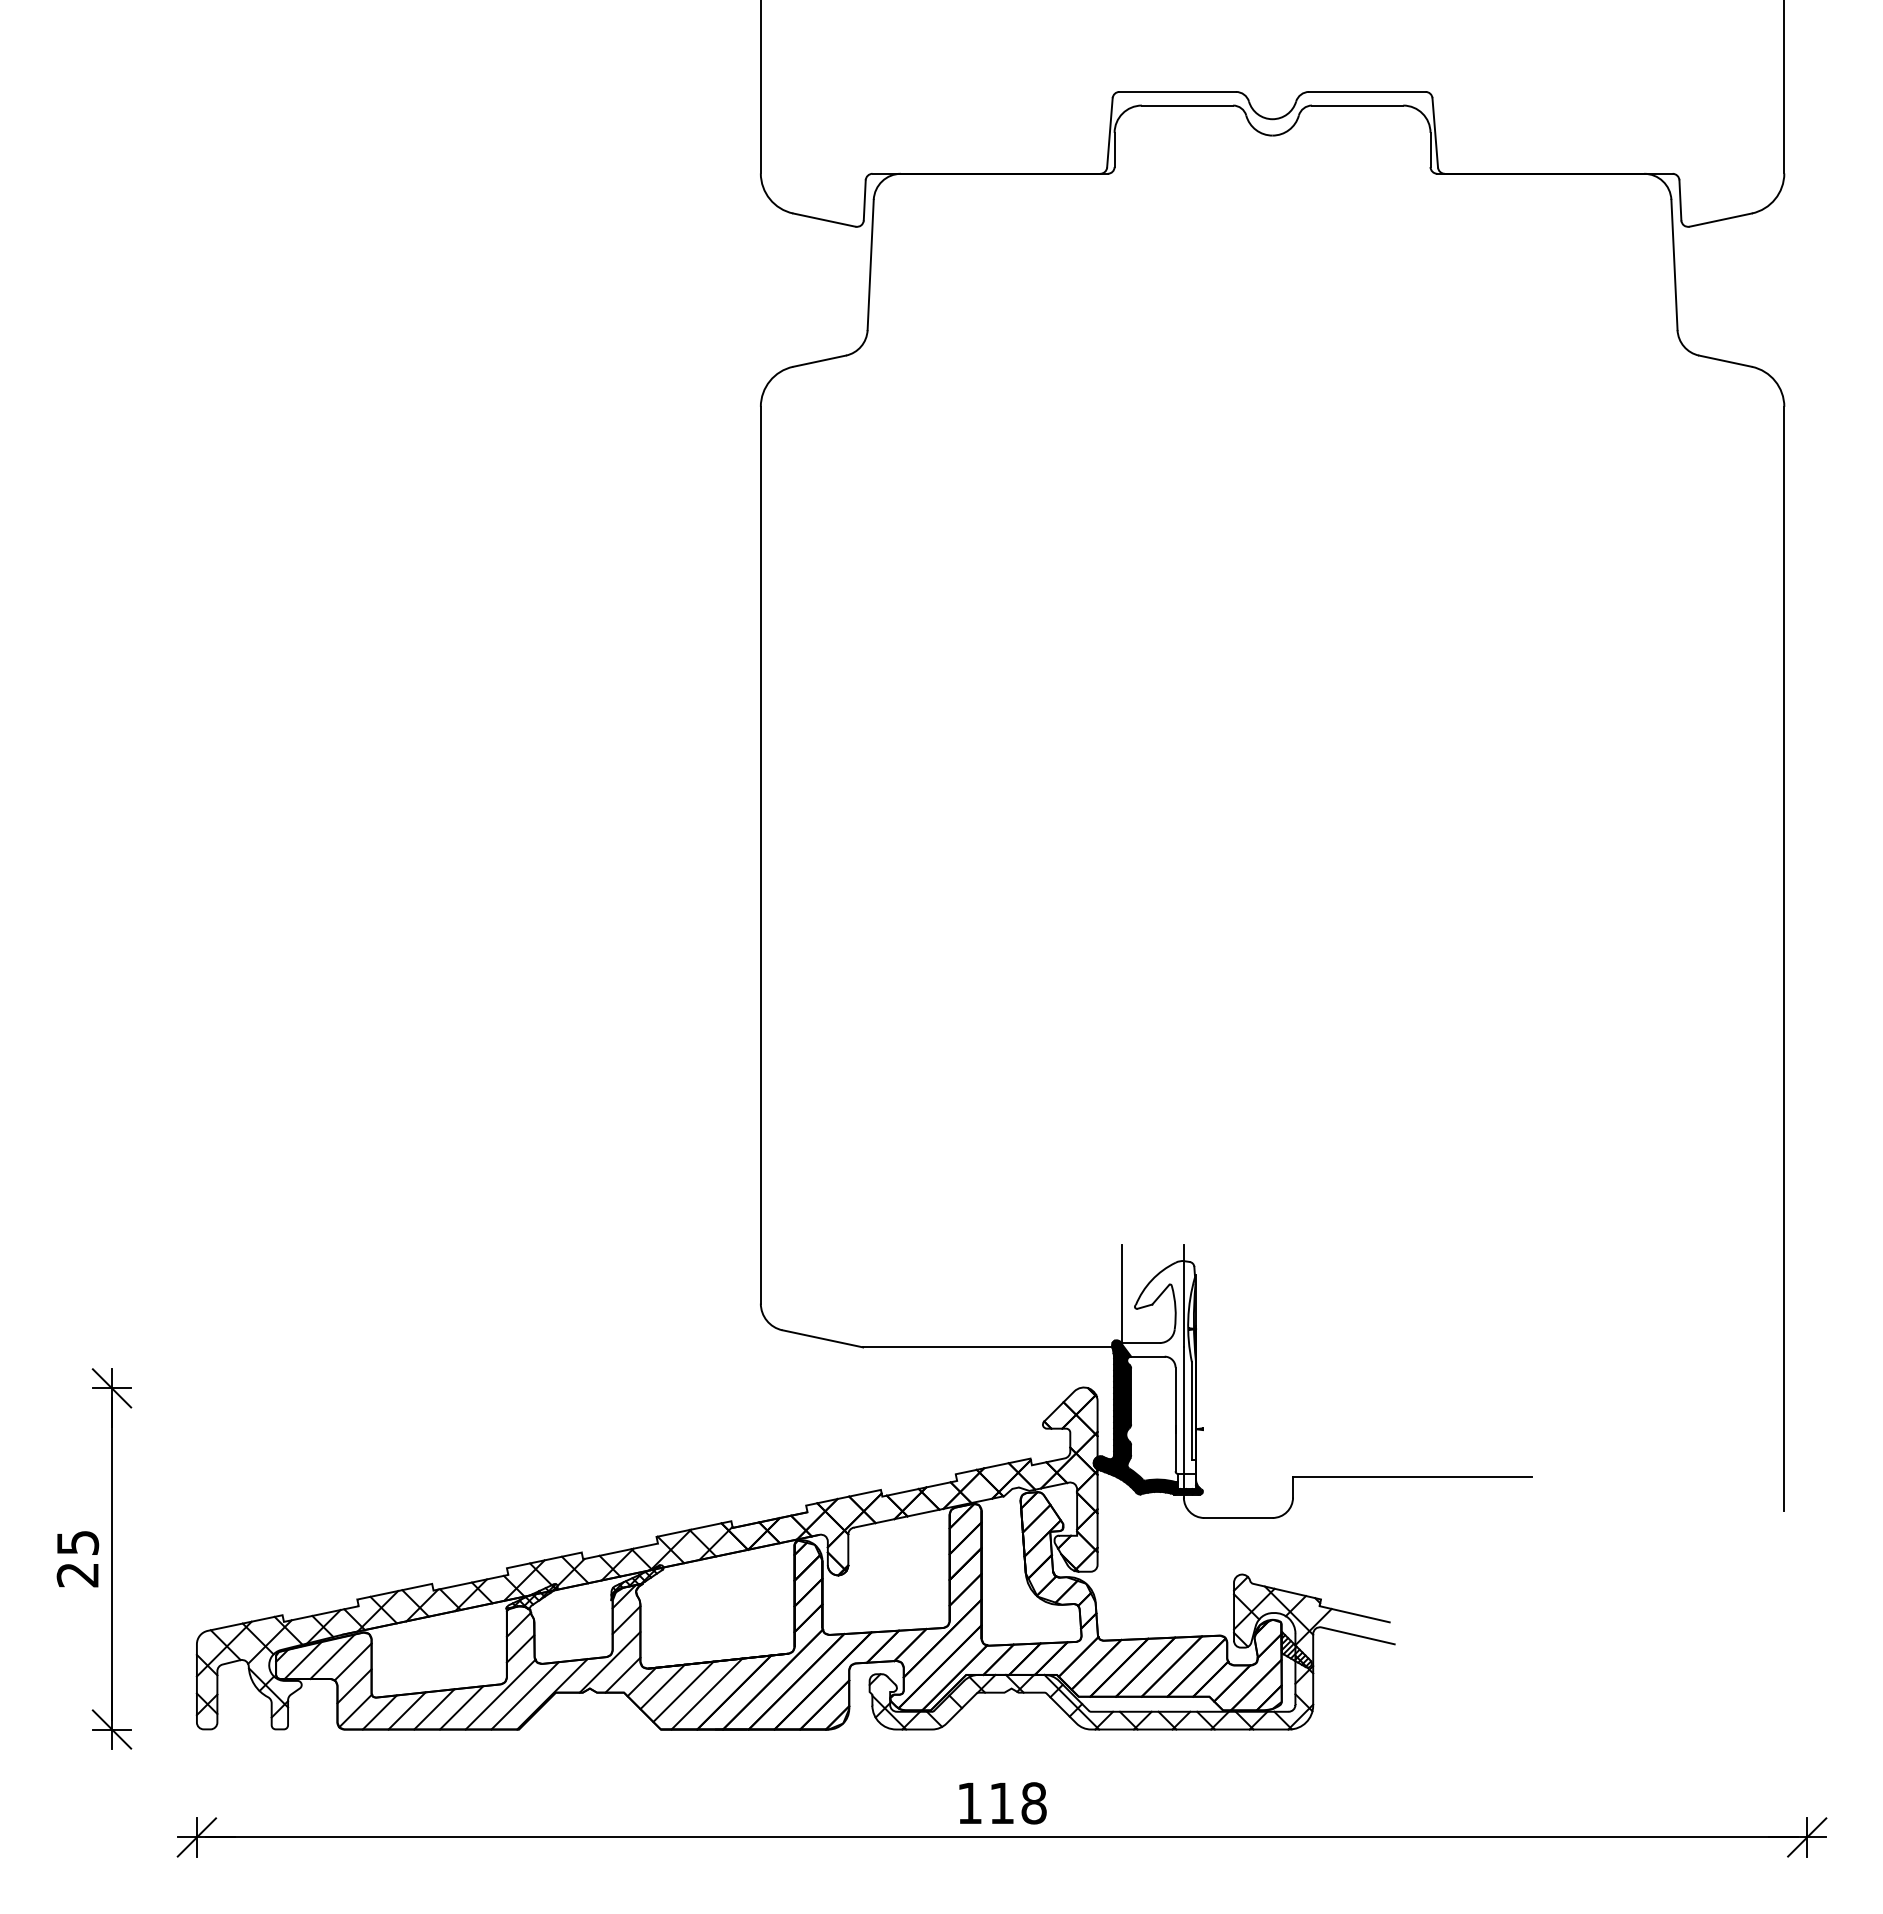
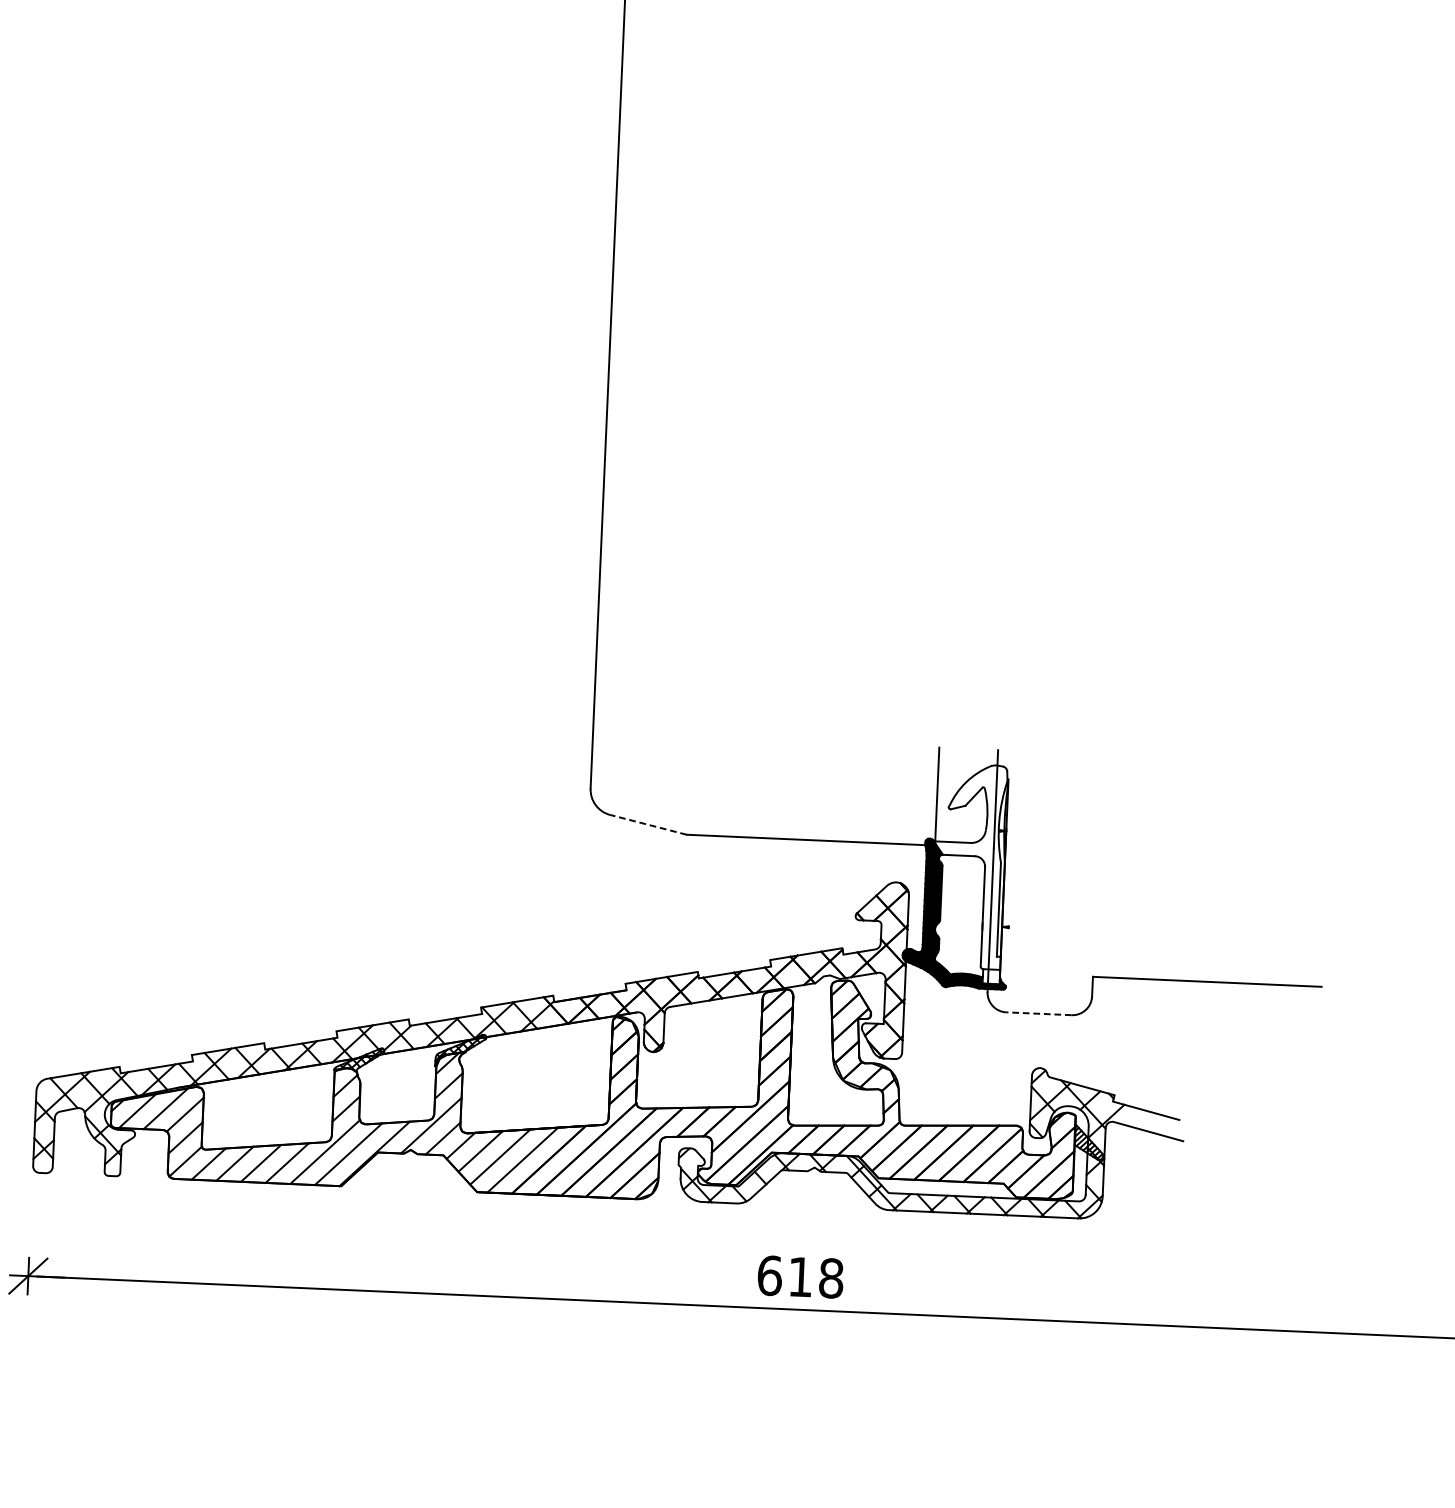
line: (822, 1338) -> (648, 824), solid -> dashed
line: (1237, 1517) -> (1038, 1013), solid -> dashed
text: (969, 1803) -> (769, 1275), 118 -> 618

